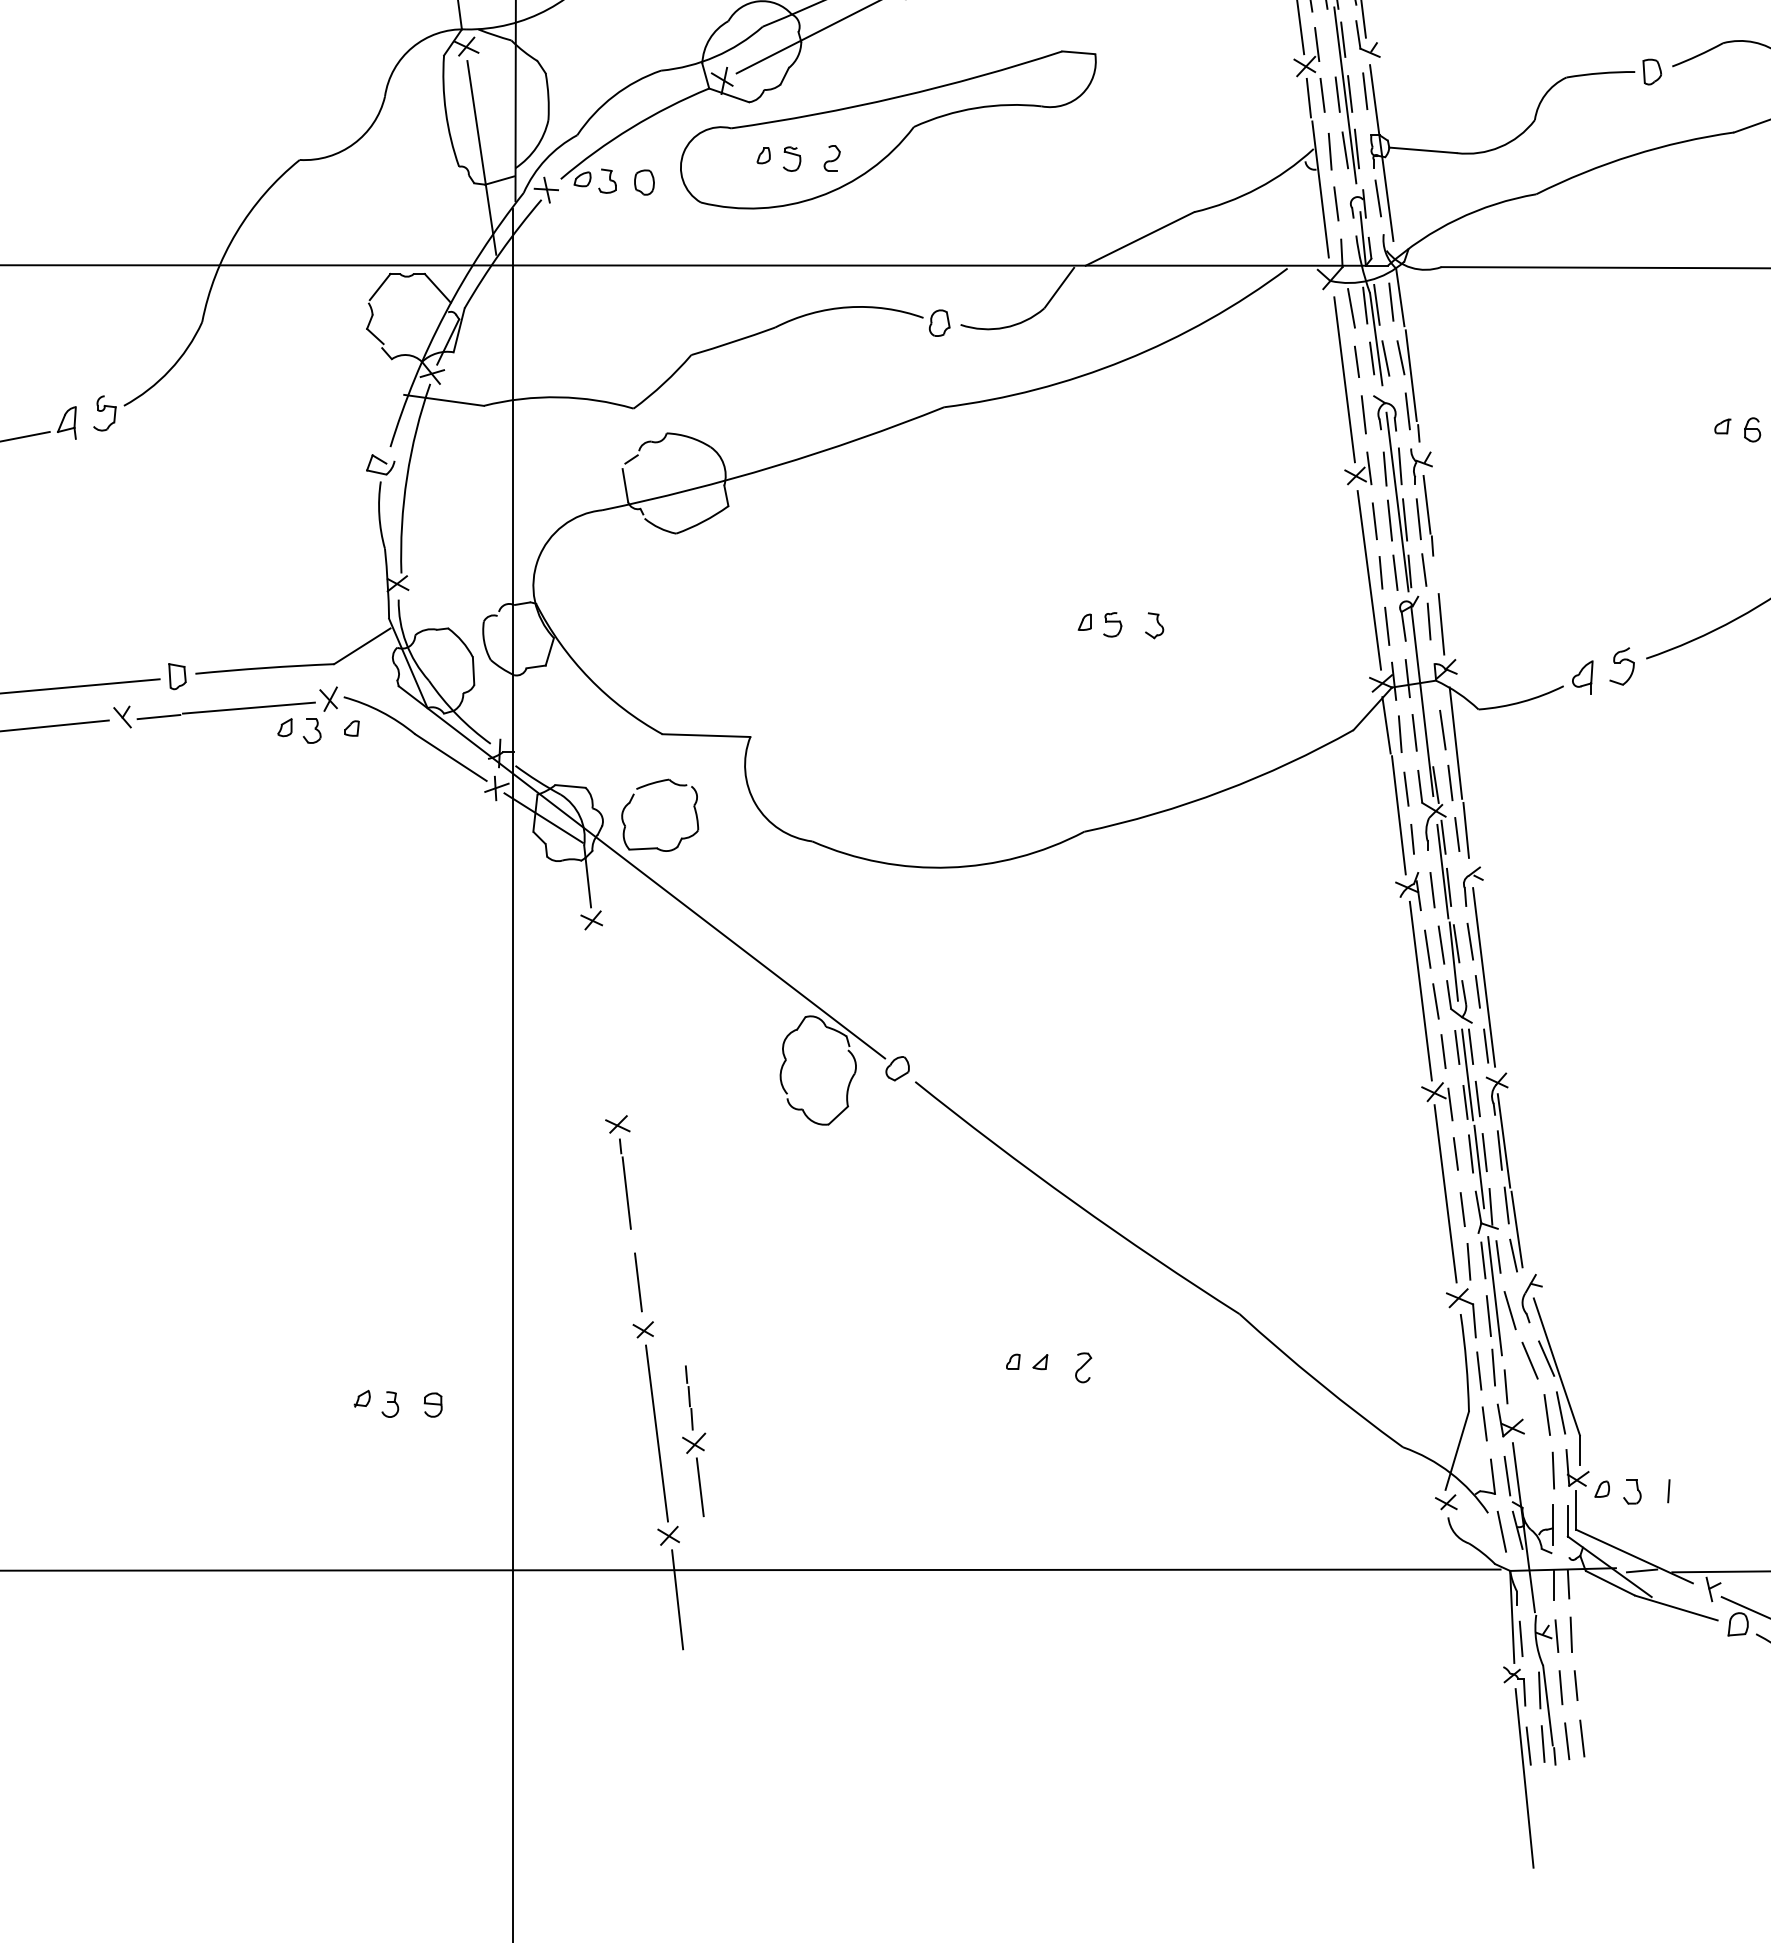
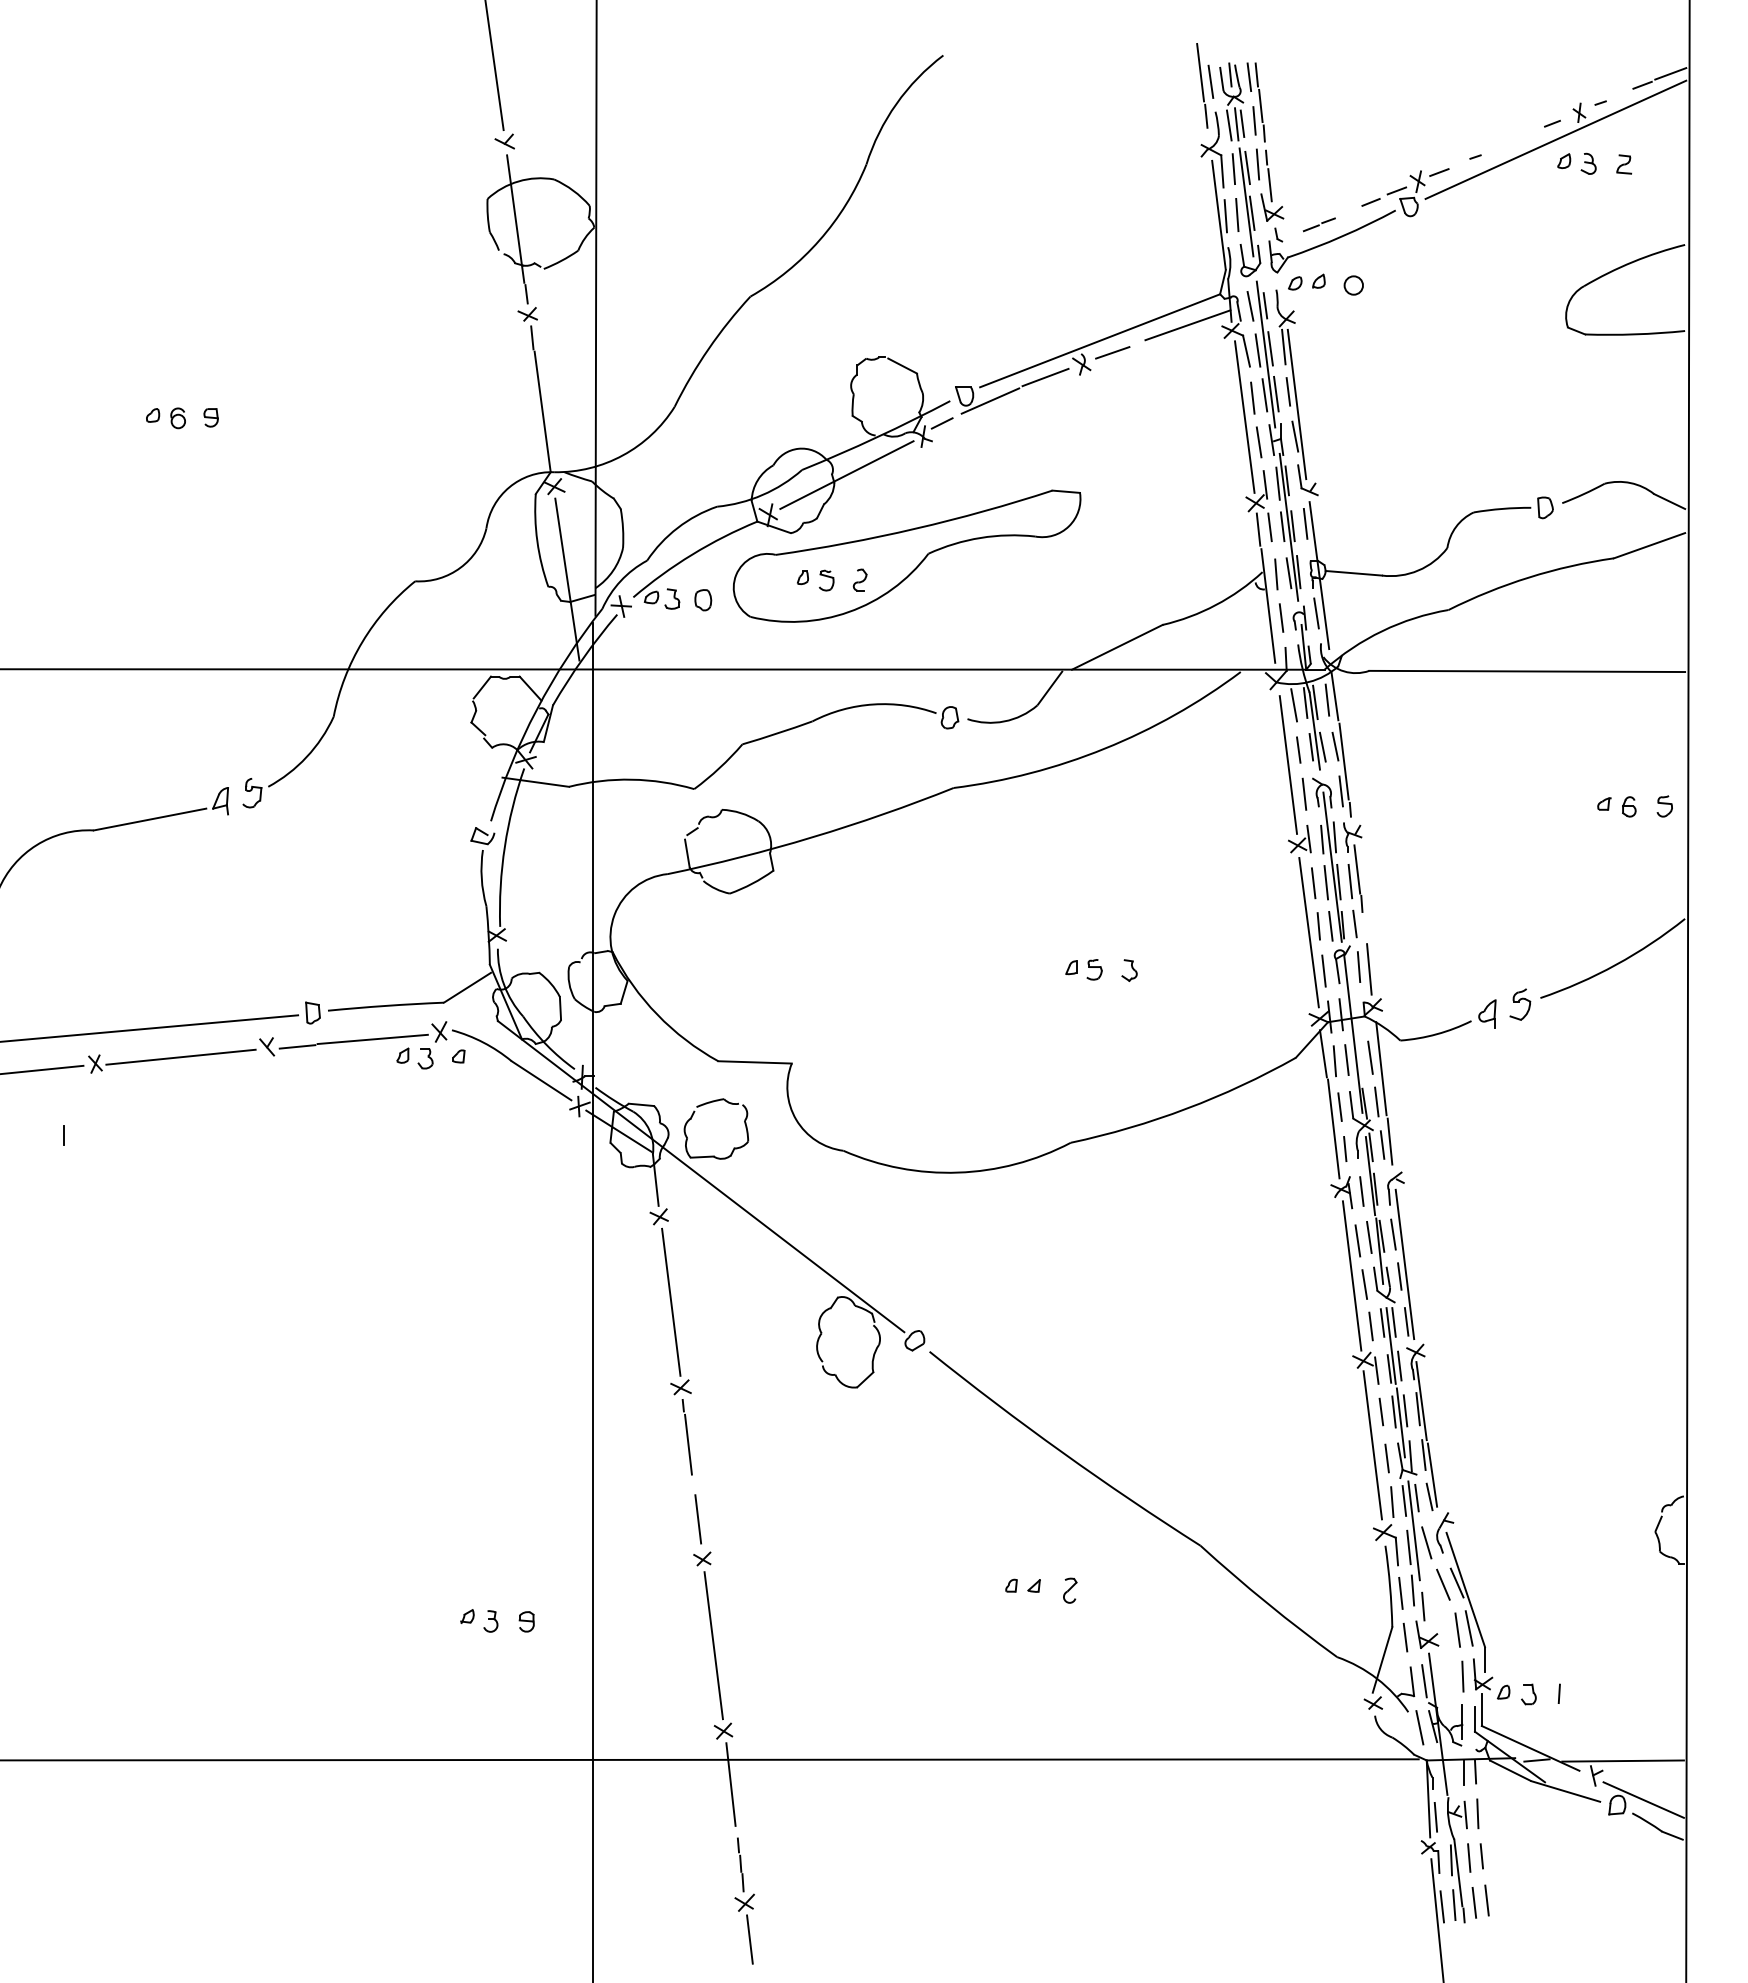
line: (1331, 42) -> (1277, 483), added
line: (606, 1021) -> (671, 1301), added
part: (693, 1440) -> (744, 1900), moved

